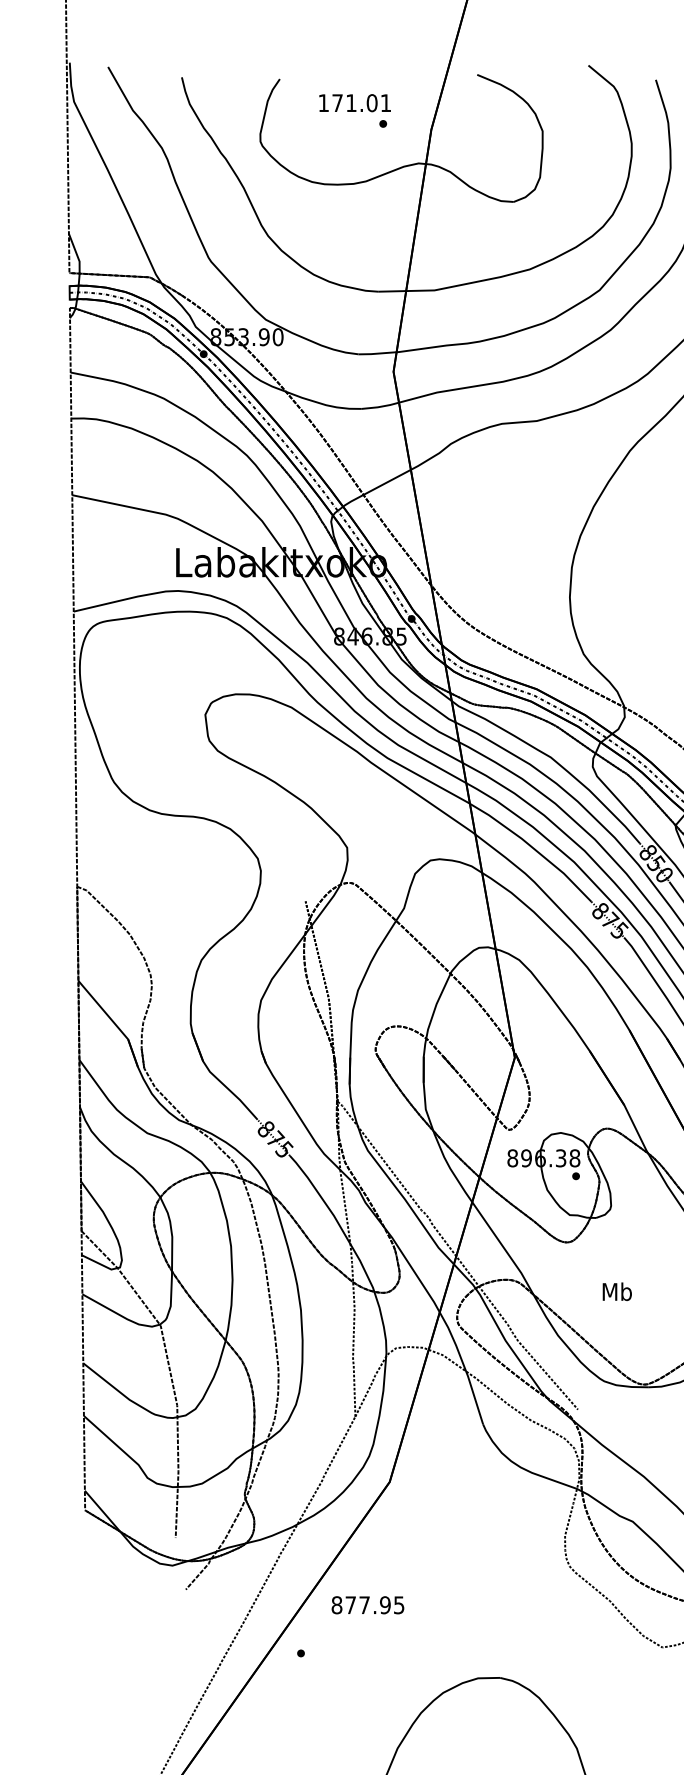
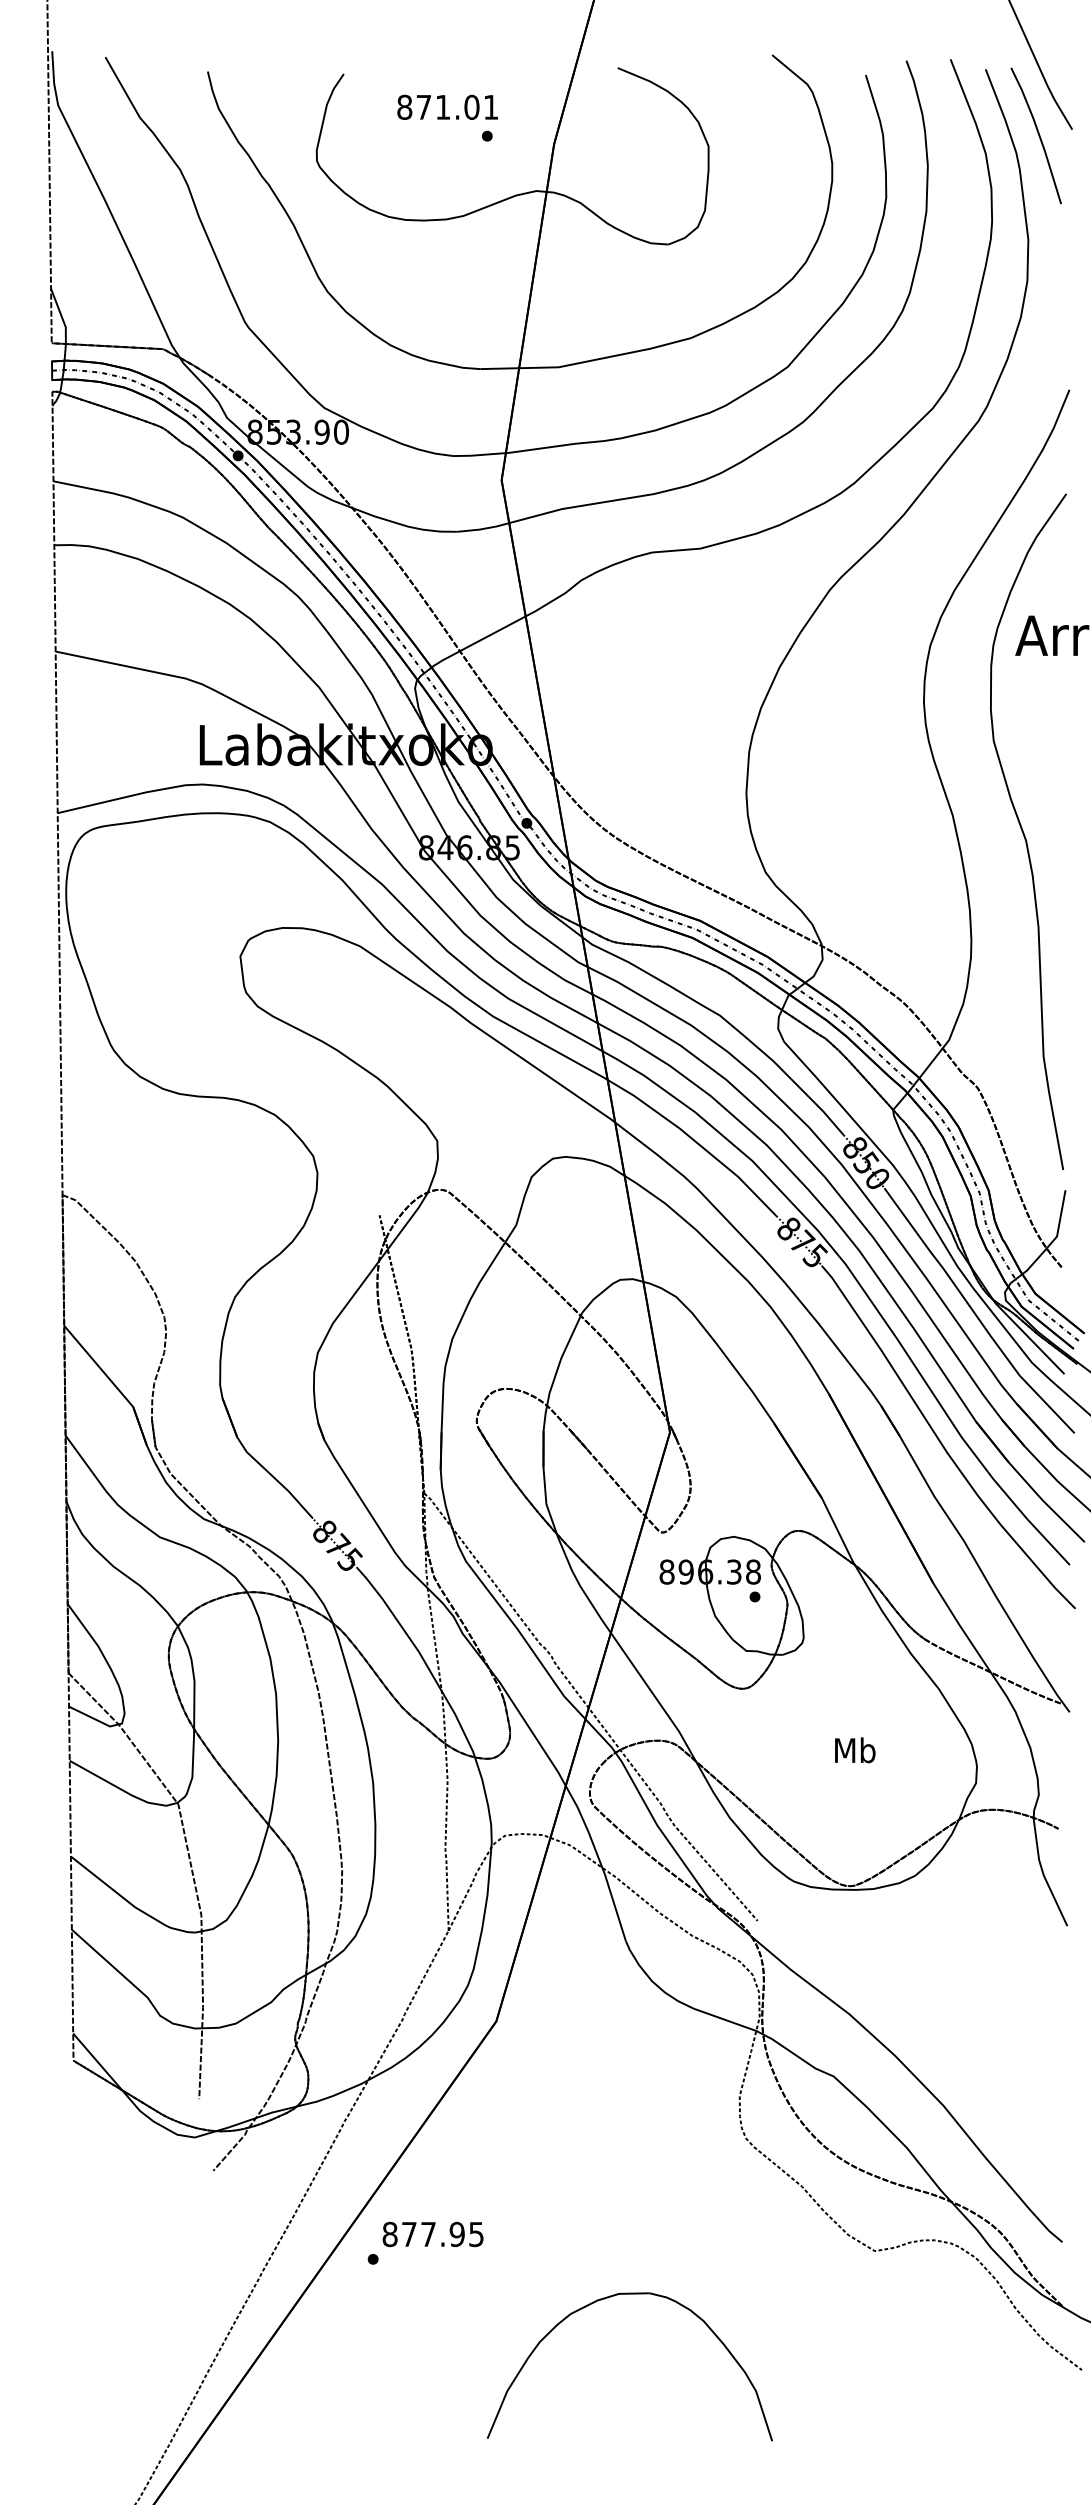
text: (323, 102) -> (404, 106), 171.01 -> 871.01
text: (617, 1291) -> (855, 1750), moved
text: (367, 1605) -> (432, 2234), moved

